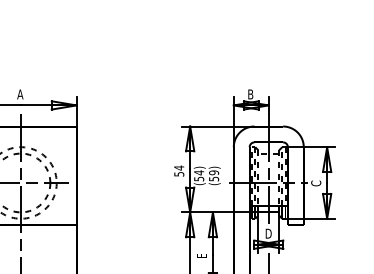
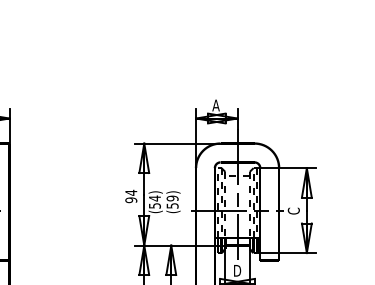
text: (250, 94) -> (215, 105), B -> A
text: (178, 173) -> (130, 199), 54 -> 94

